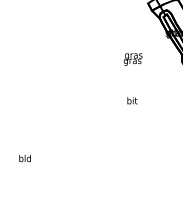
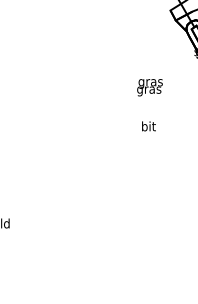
text: (132, 100) -> (149, 125), moved

